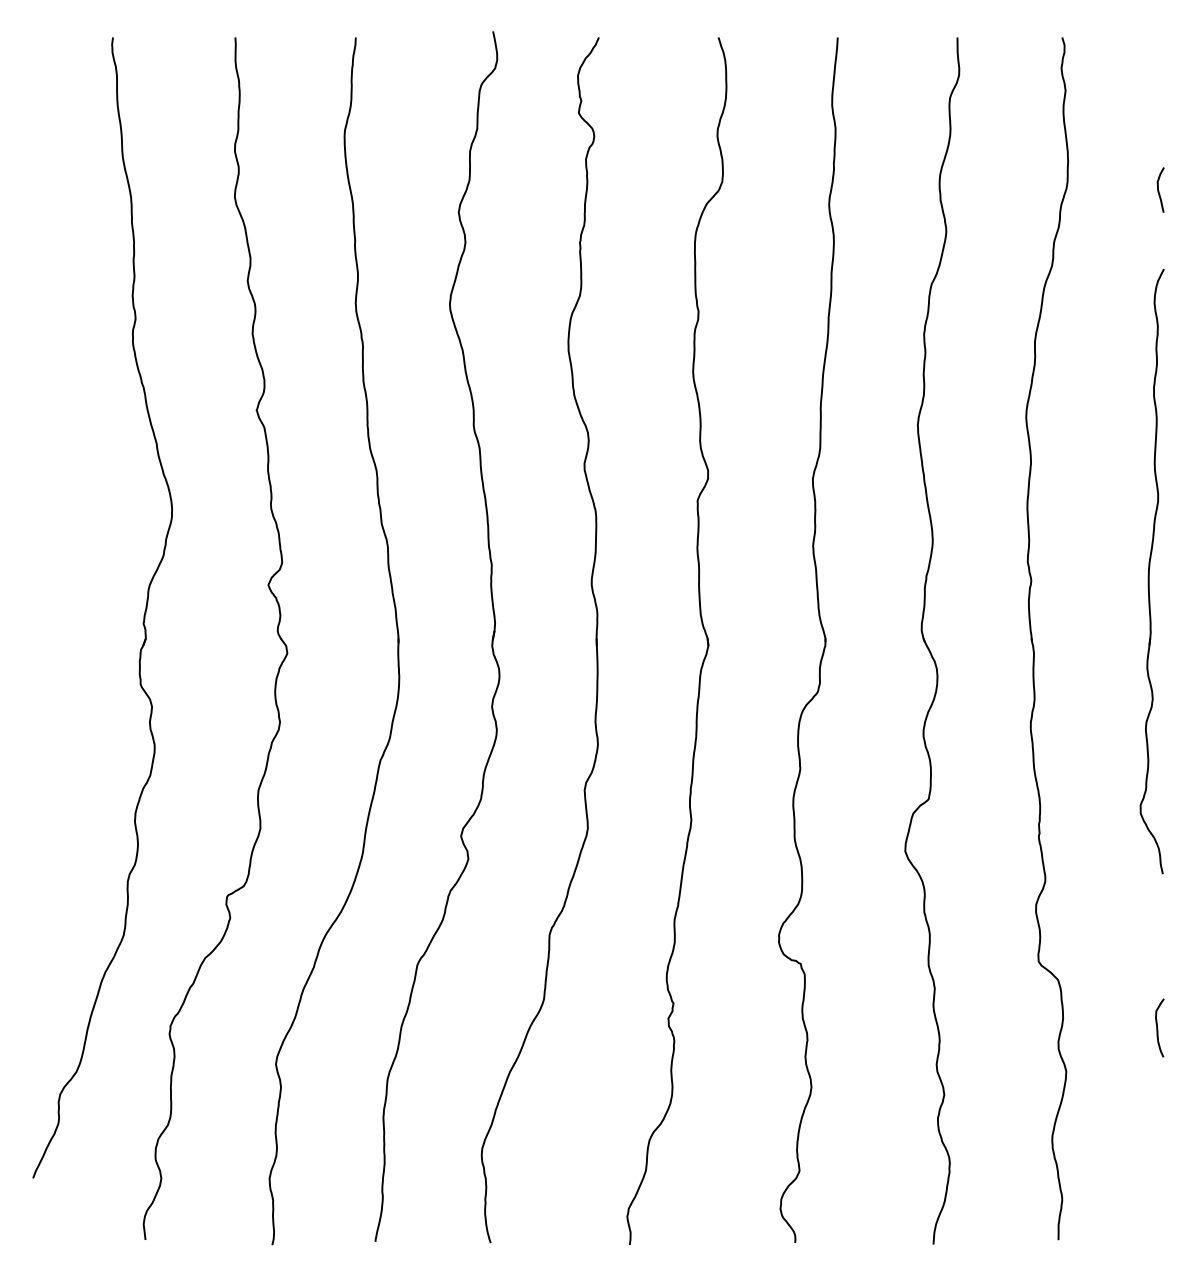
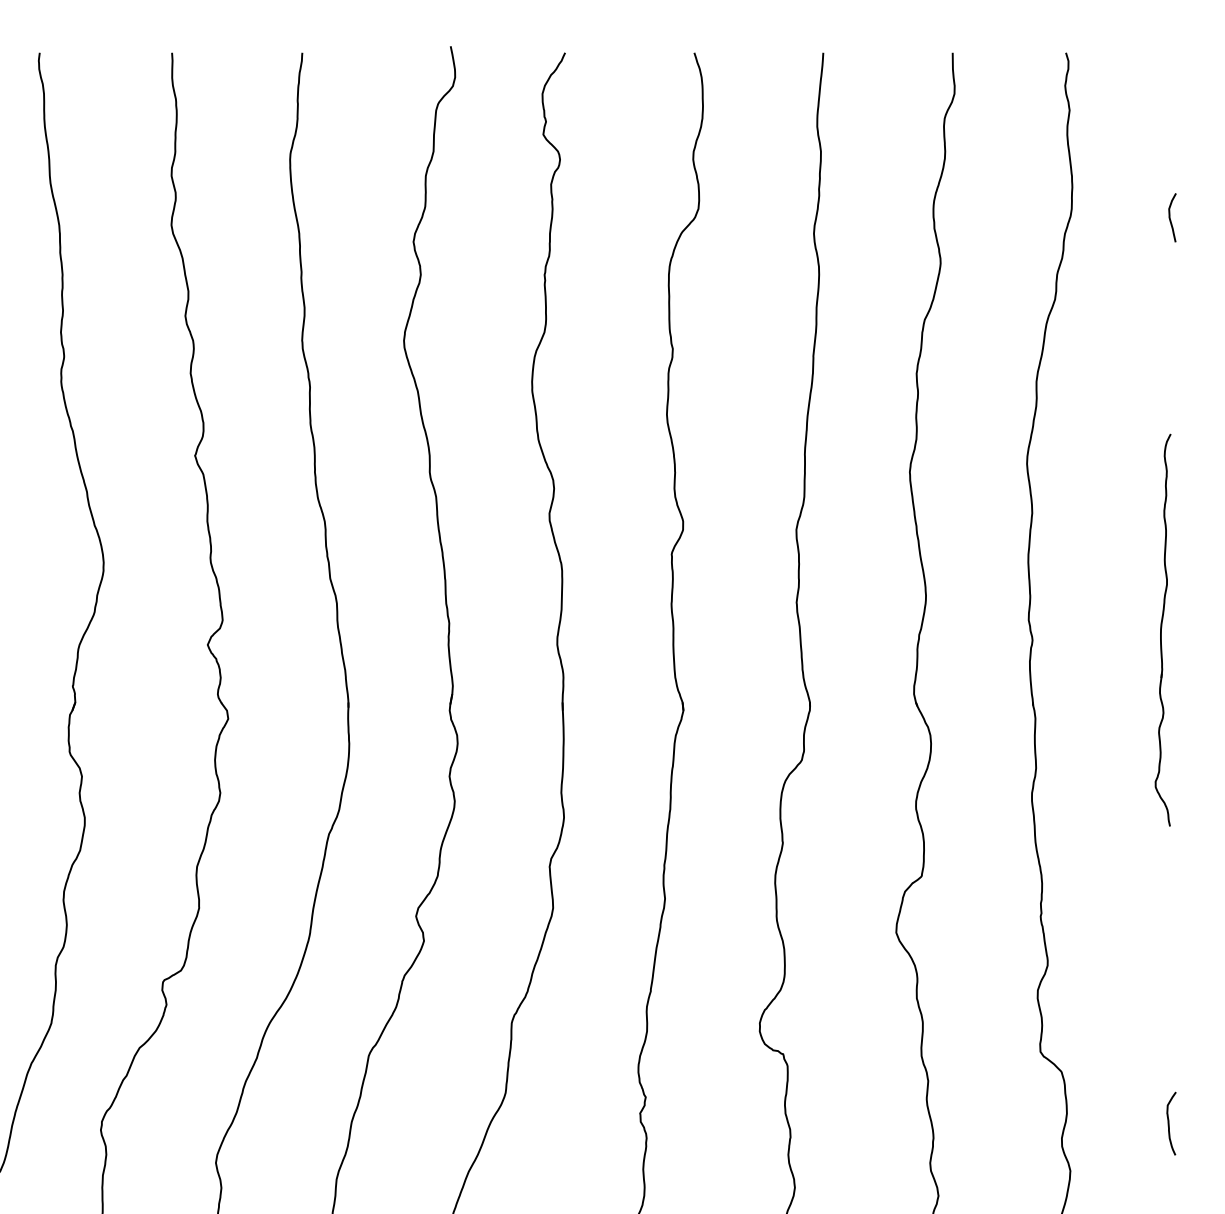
part: (1151, 571) -> (1162, 630), size x0.6

